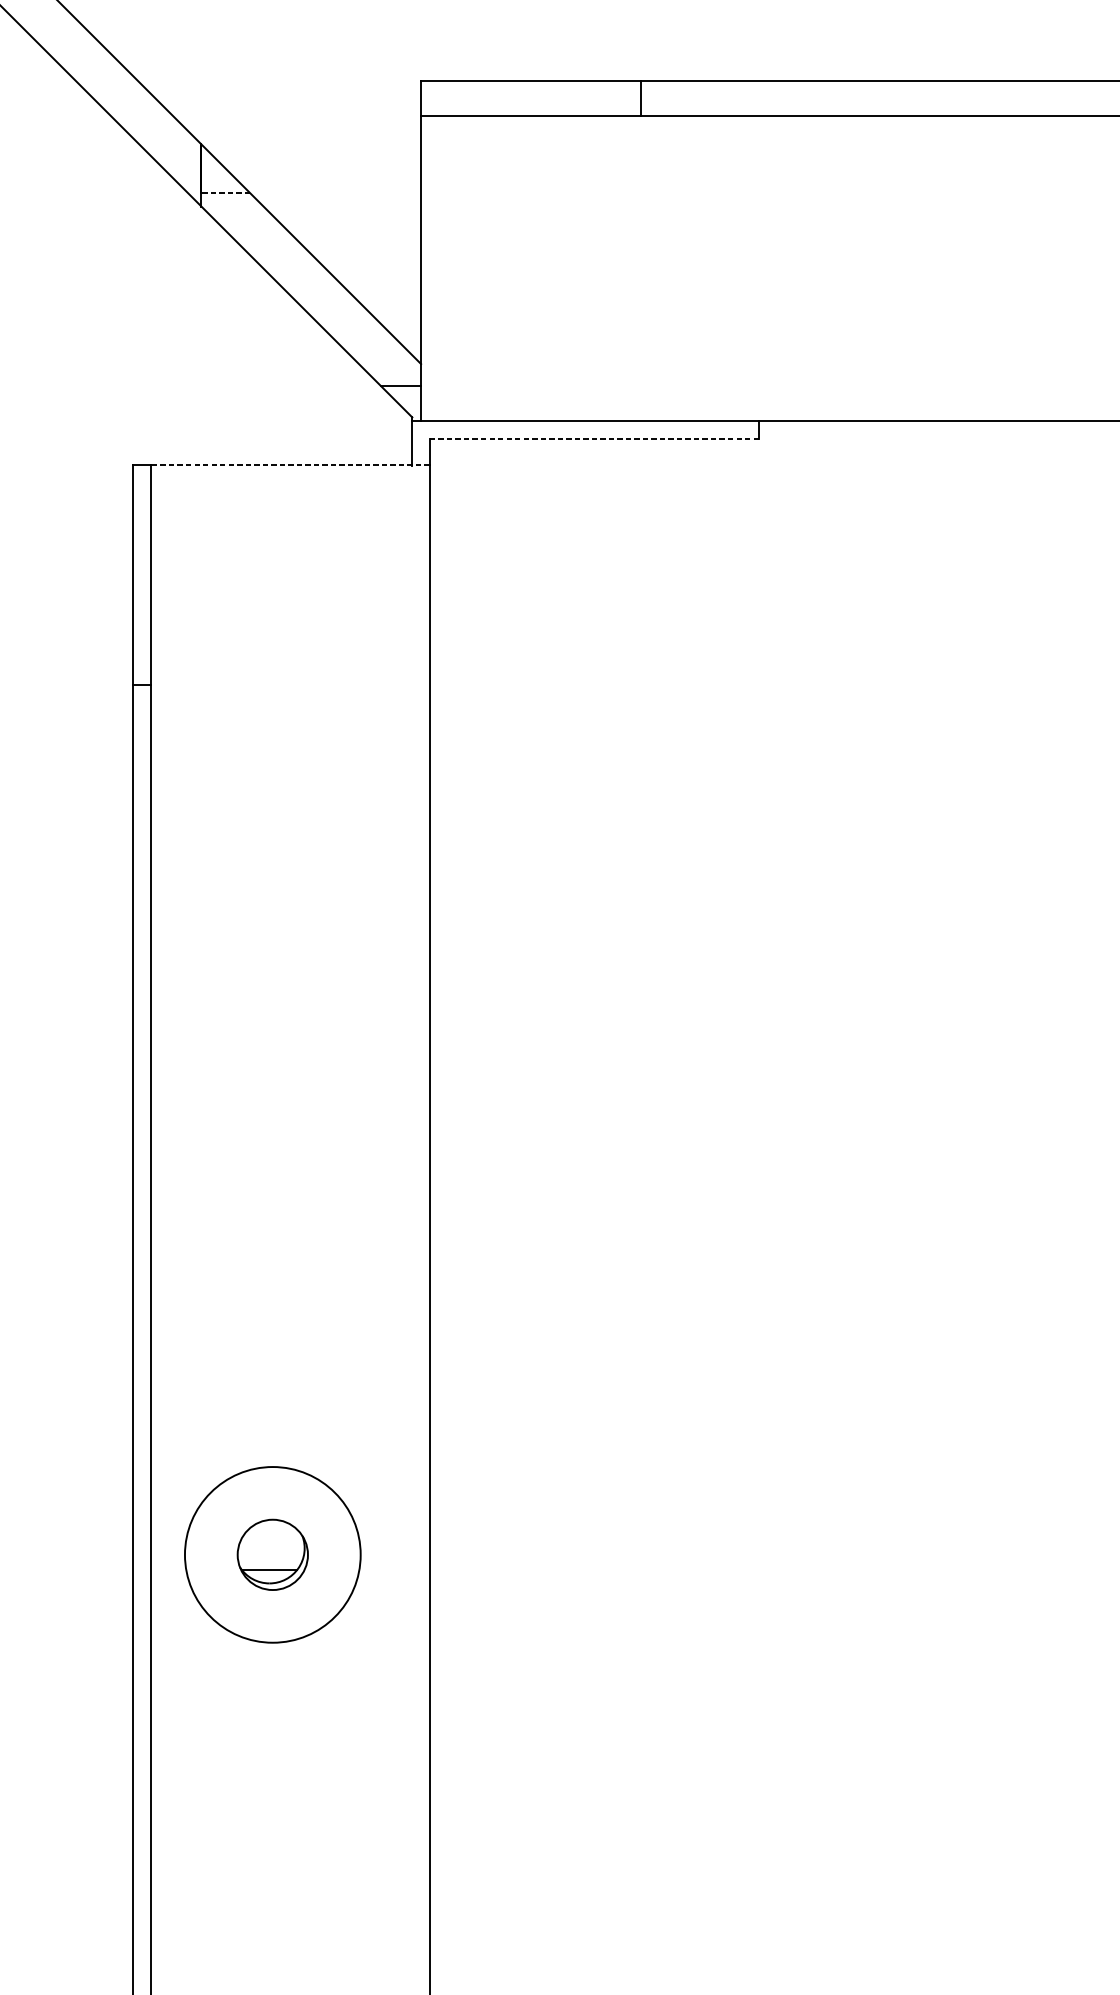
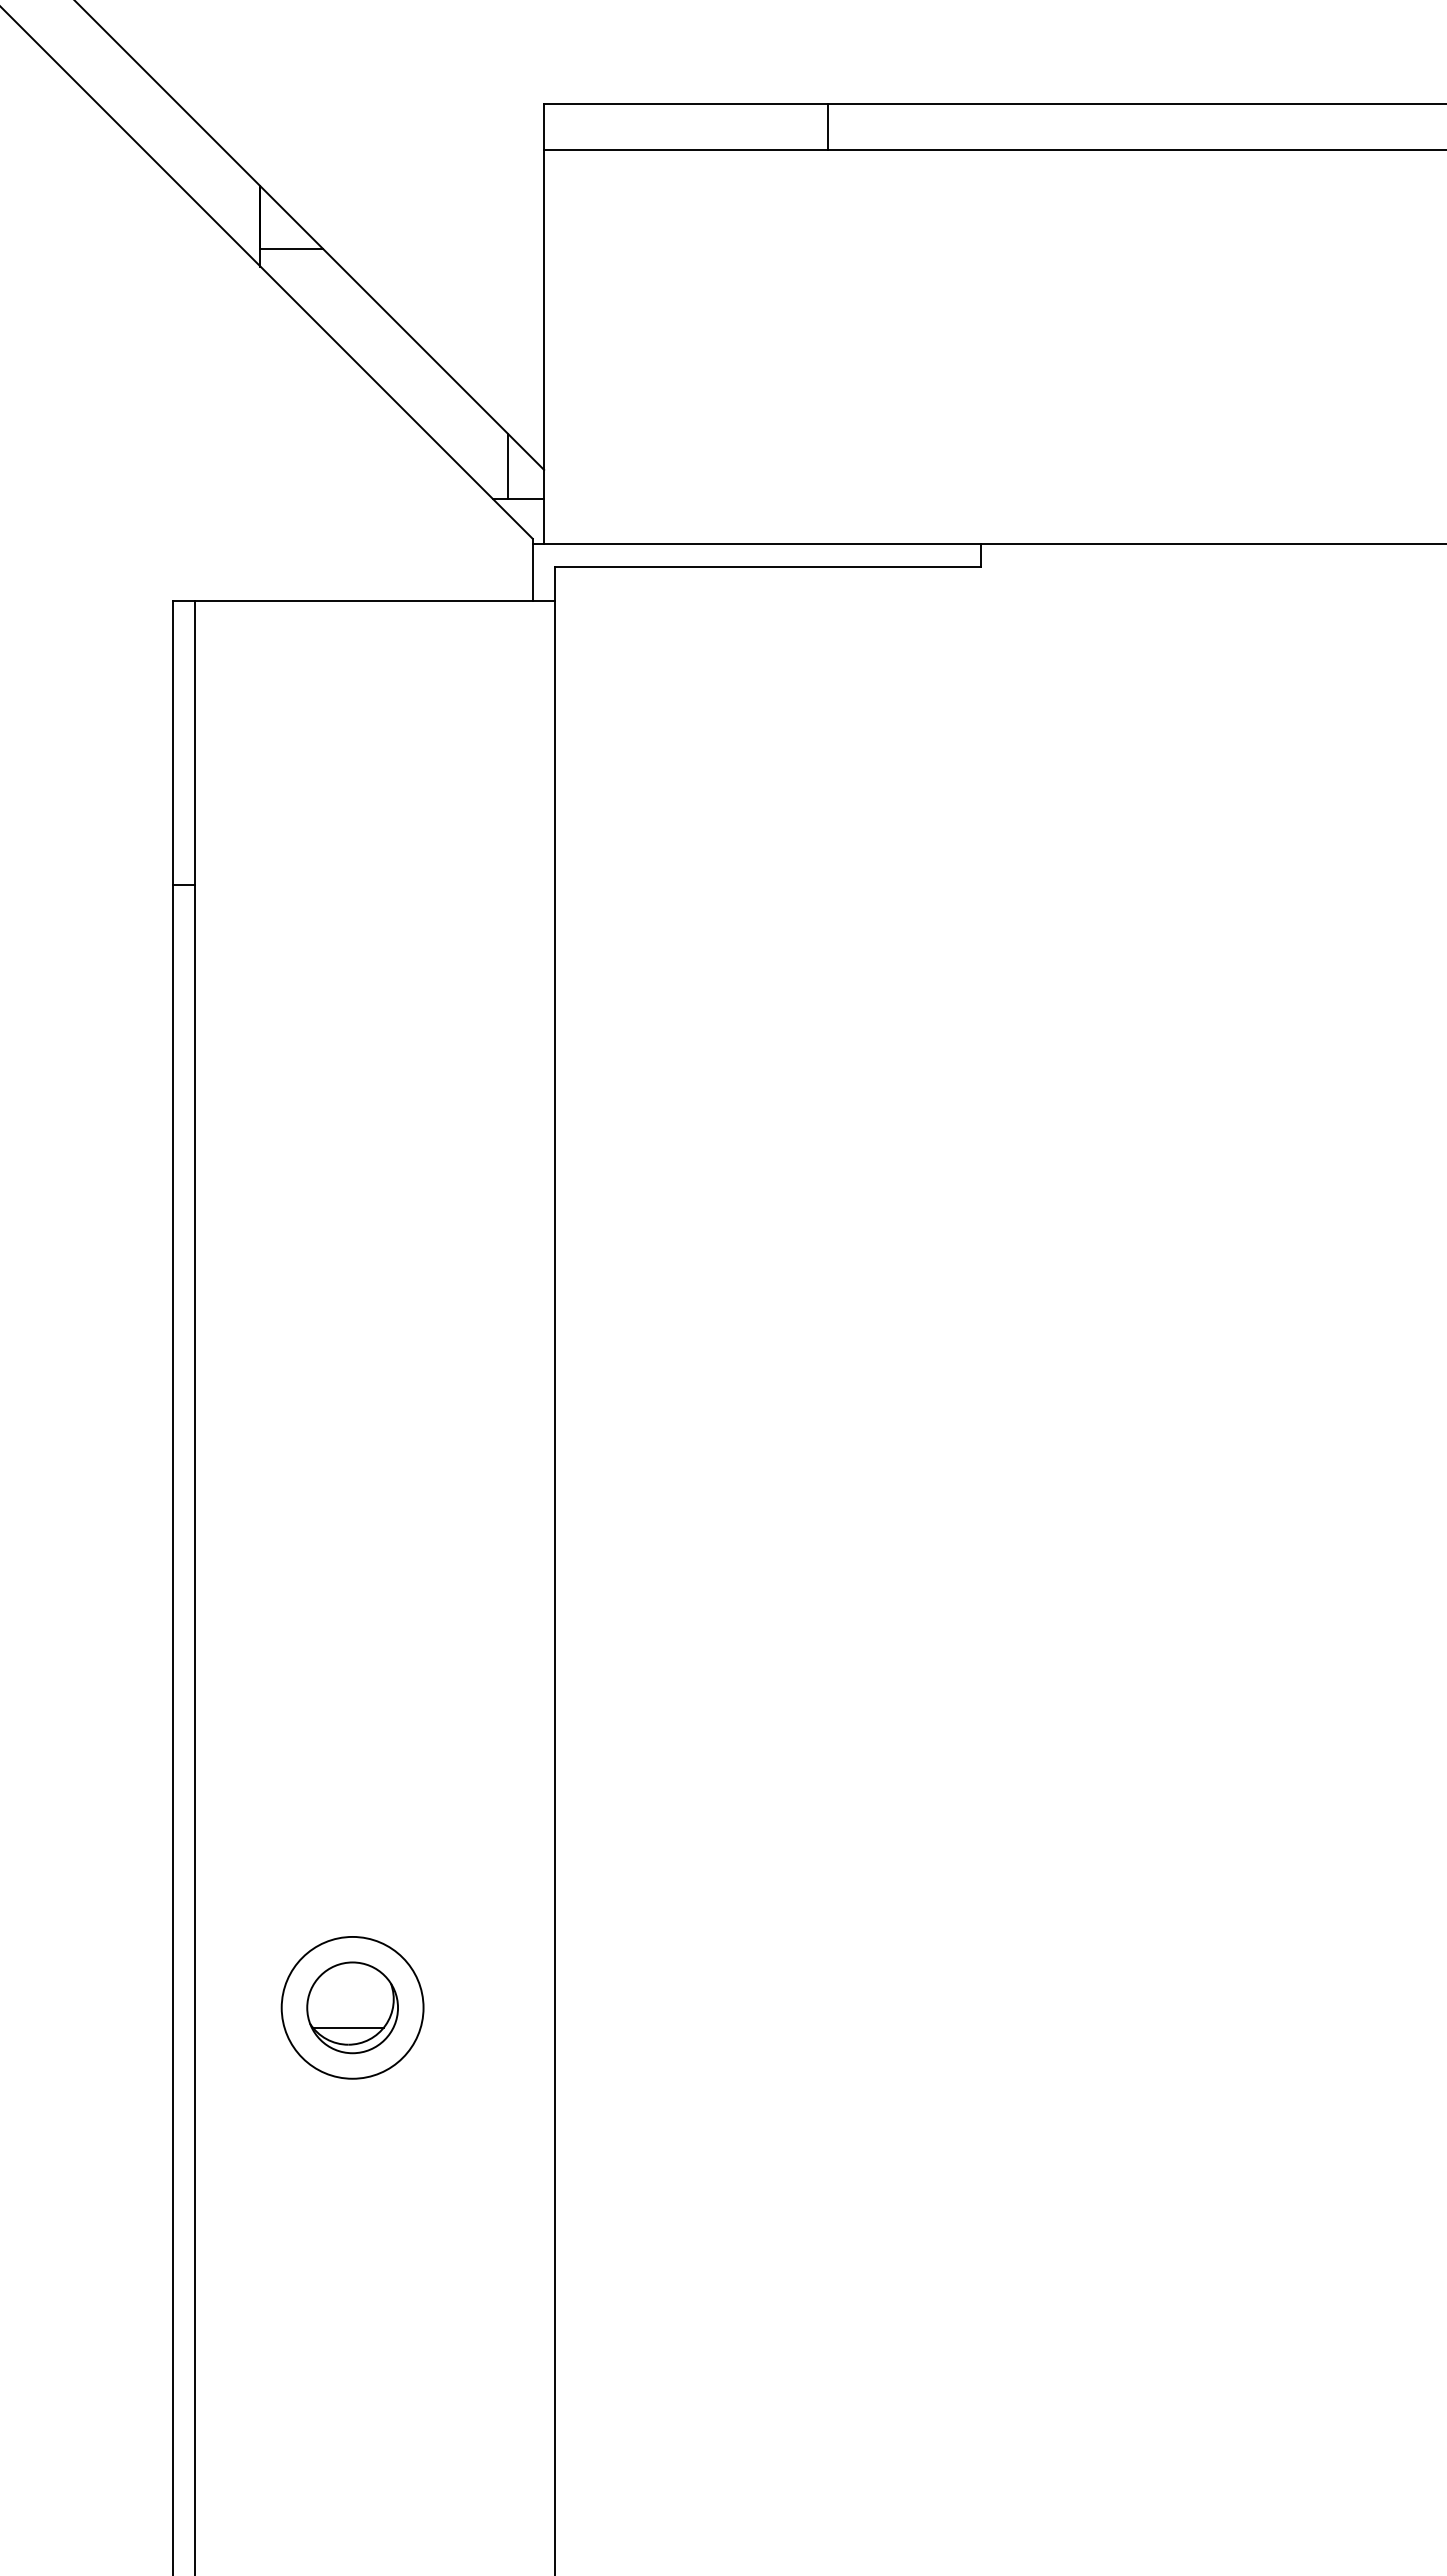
line: (225, 193) -> (291, 249), dashed -> solid
line: (392, 360) -> (507, 465), added
line: (594, 438) -> (768, 566), dashed -> solid
line: (289, 465) -> (374, 600), dashed -> solid
circle: (272, 1554) -> (352, 2007), size x0.62

